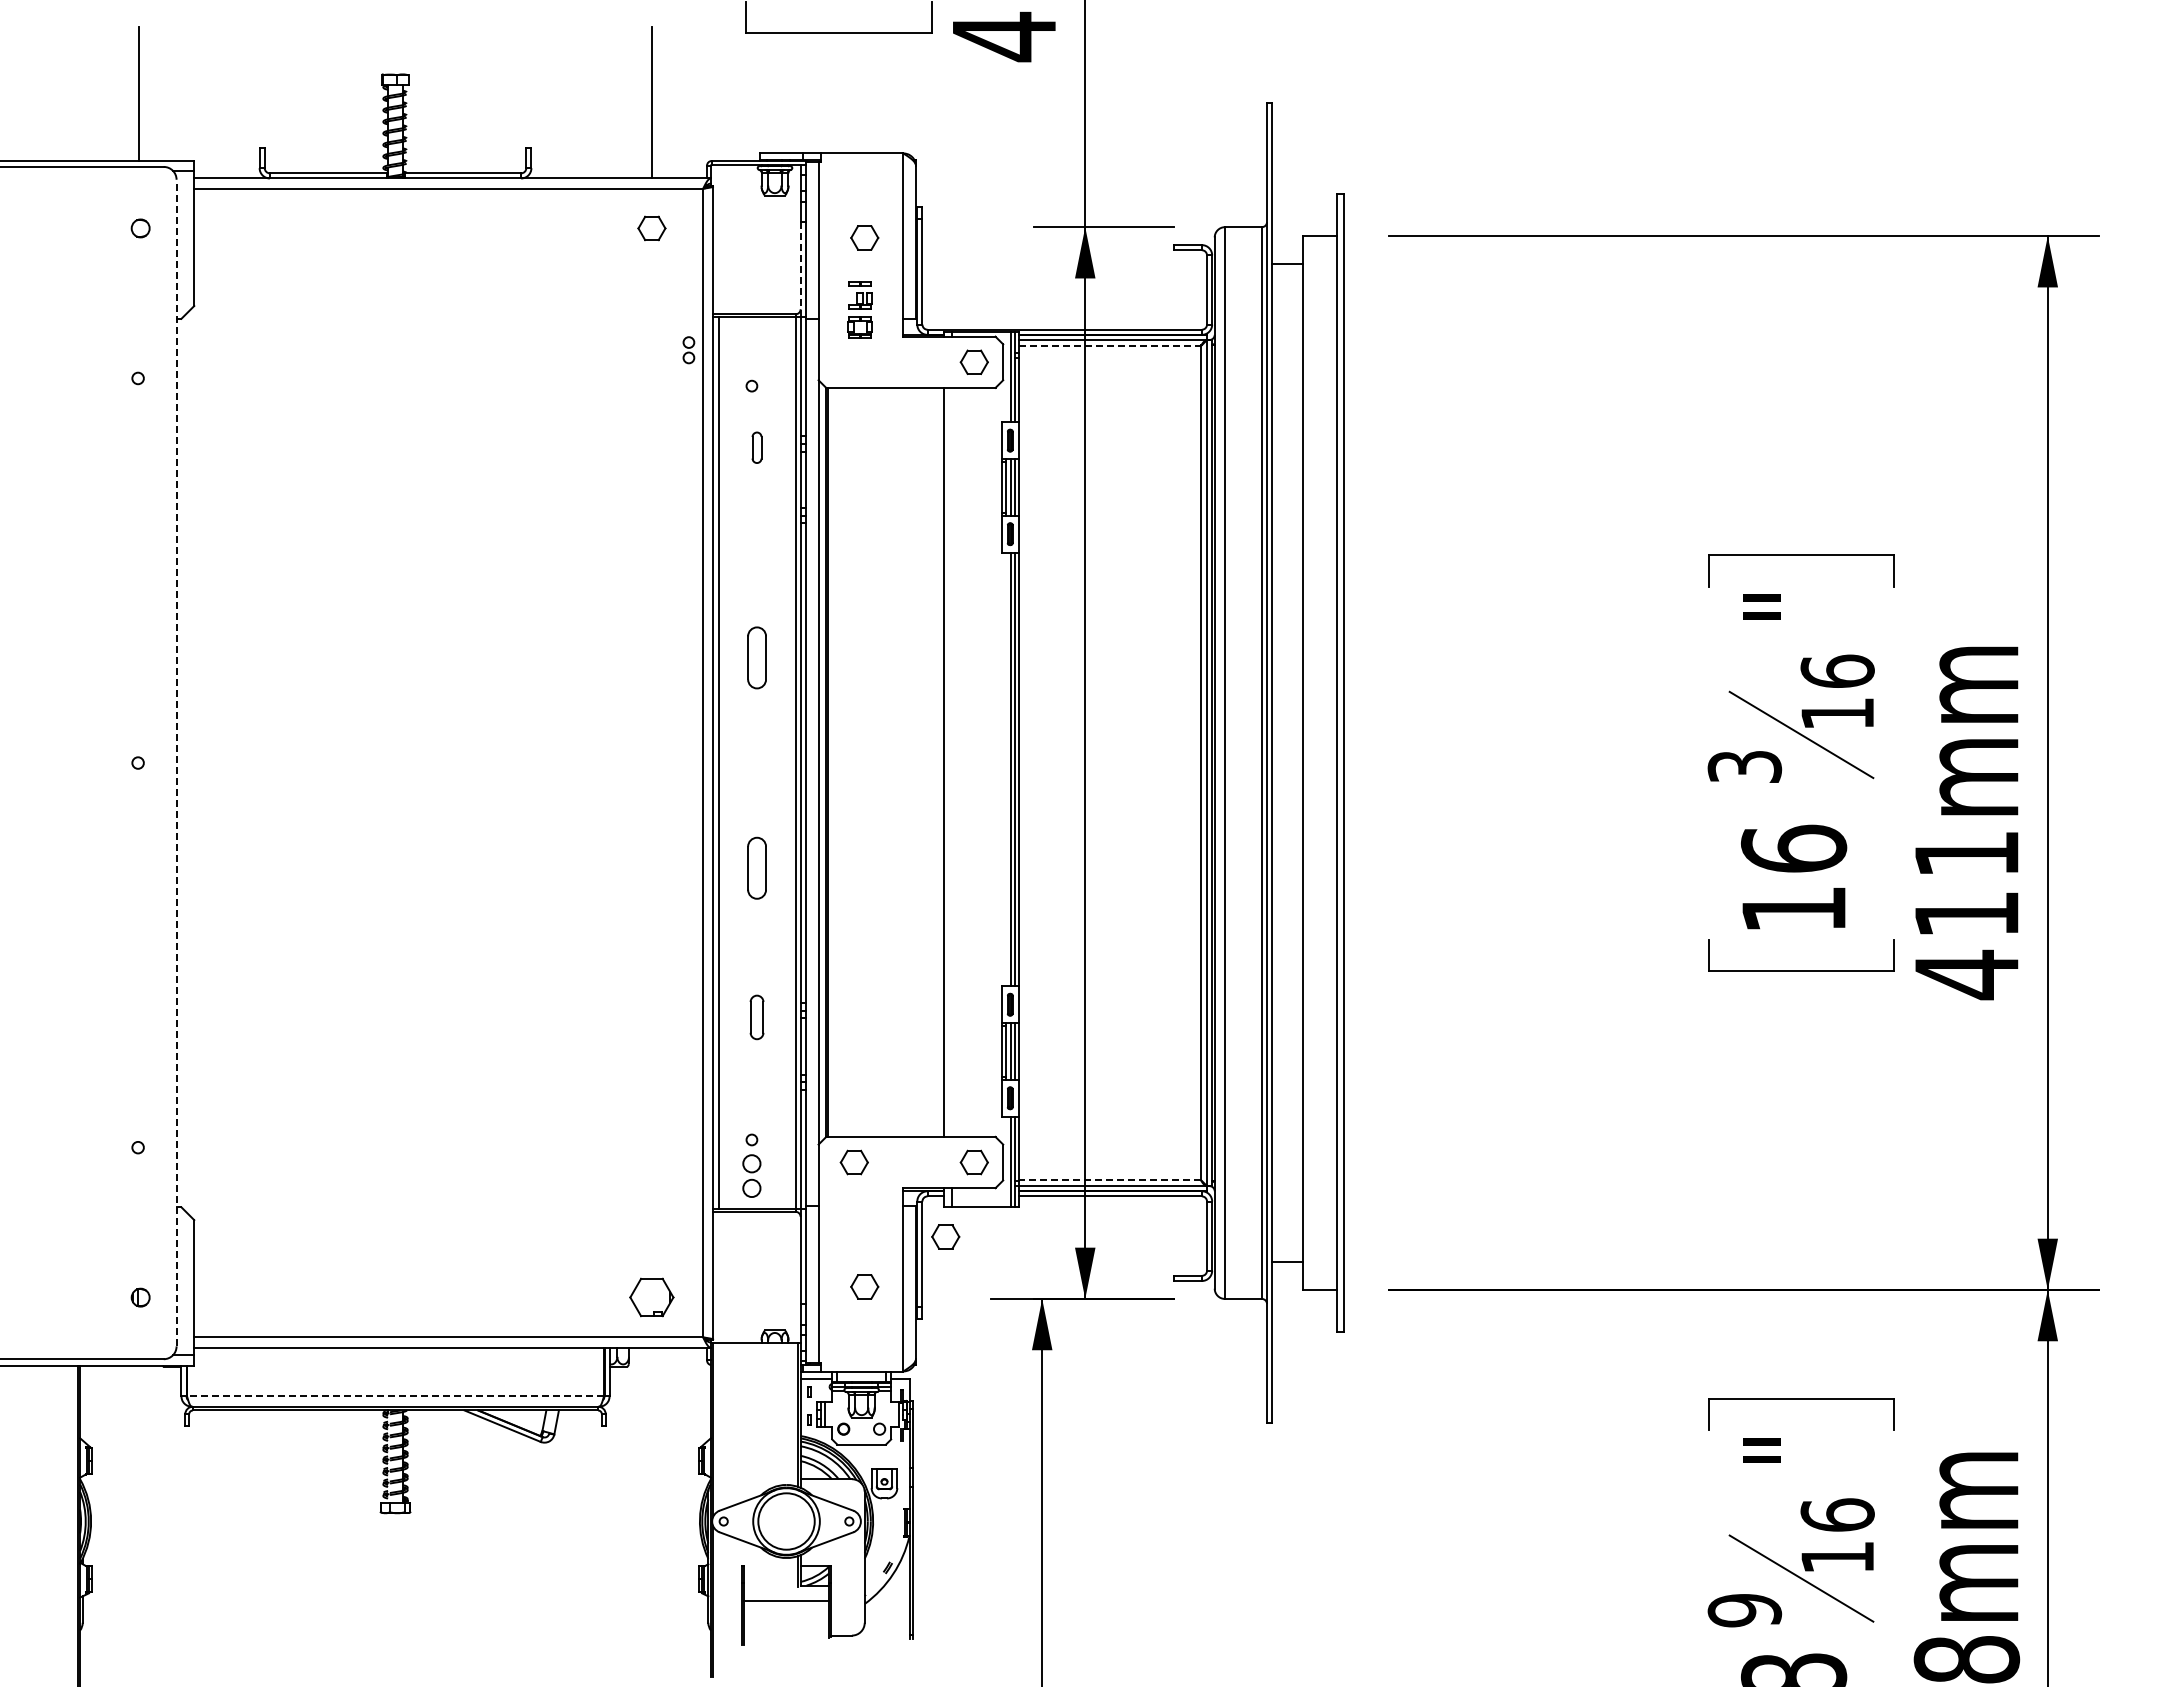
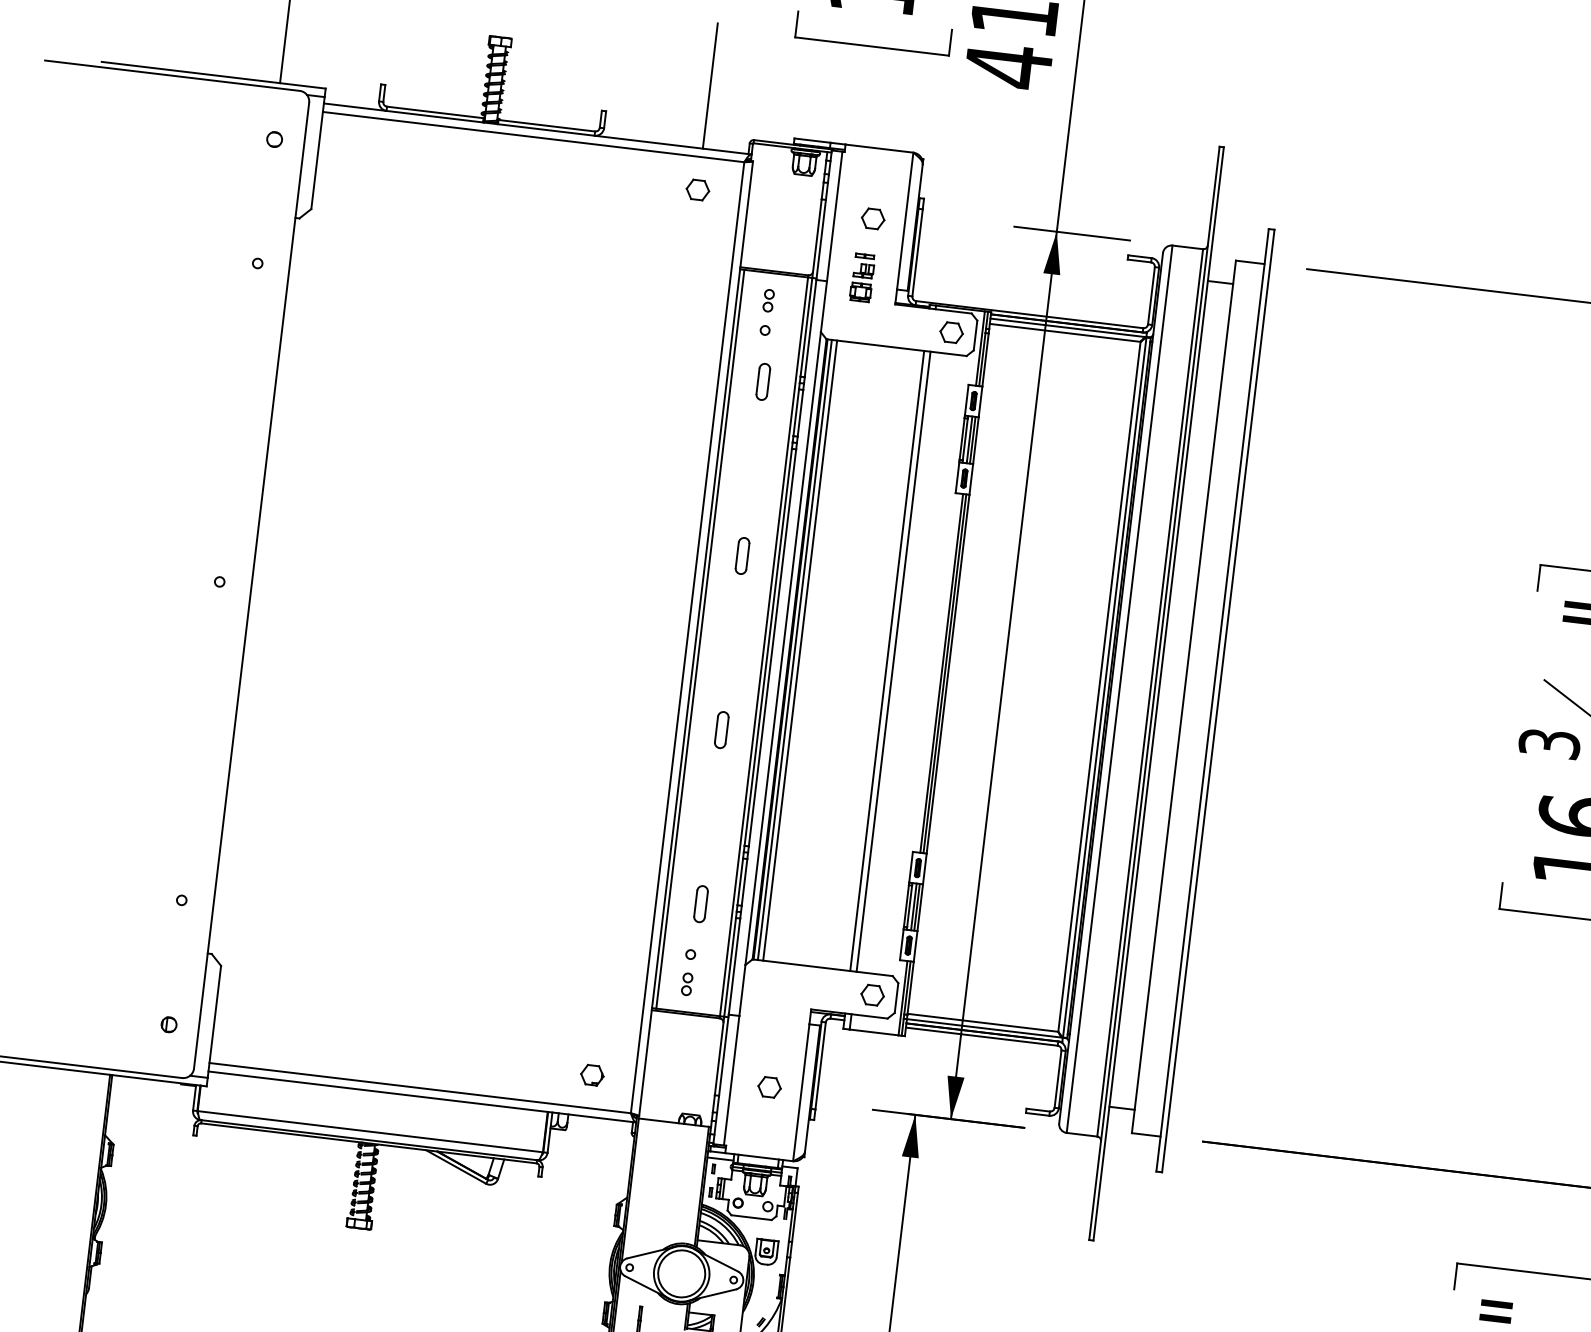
line: (800, 269) -> (816, 238), dashed -> solid
line: (1110, 346) -> (1065, 333), dashed -> solid
part: (688, 350) -> (768, 300), moved
part: (756, 447) -> (762, 381), size x1.43
part: (756, 657) -> (742, 555), size x0.71
line: (832, 761) -> (794, 649), added
line: (839, 761) -> (800, 649), added
line: (951, 761) -> (893, 660), added
line: (176, 762) -> (251, 585), dashed -> solid
part: (756, 867) -> (721, 729), size x0.71
part: (756, 1017) -> (700, 904), moved
part: (853, 1162) -> (772, 983), removed
part: (751, 1175) -> (686, 983), size x0.62
line: (1109, 1179) -> (982, 1022), dashed -> solid
part: (945, 1236) -> (841, 1053), removed
part: (651, 1297) -> (592, 1075), size x0.62
line: (395, 1396) -> (370, 1131), dashed -> solid

